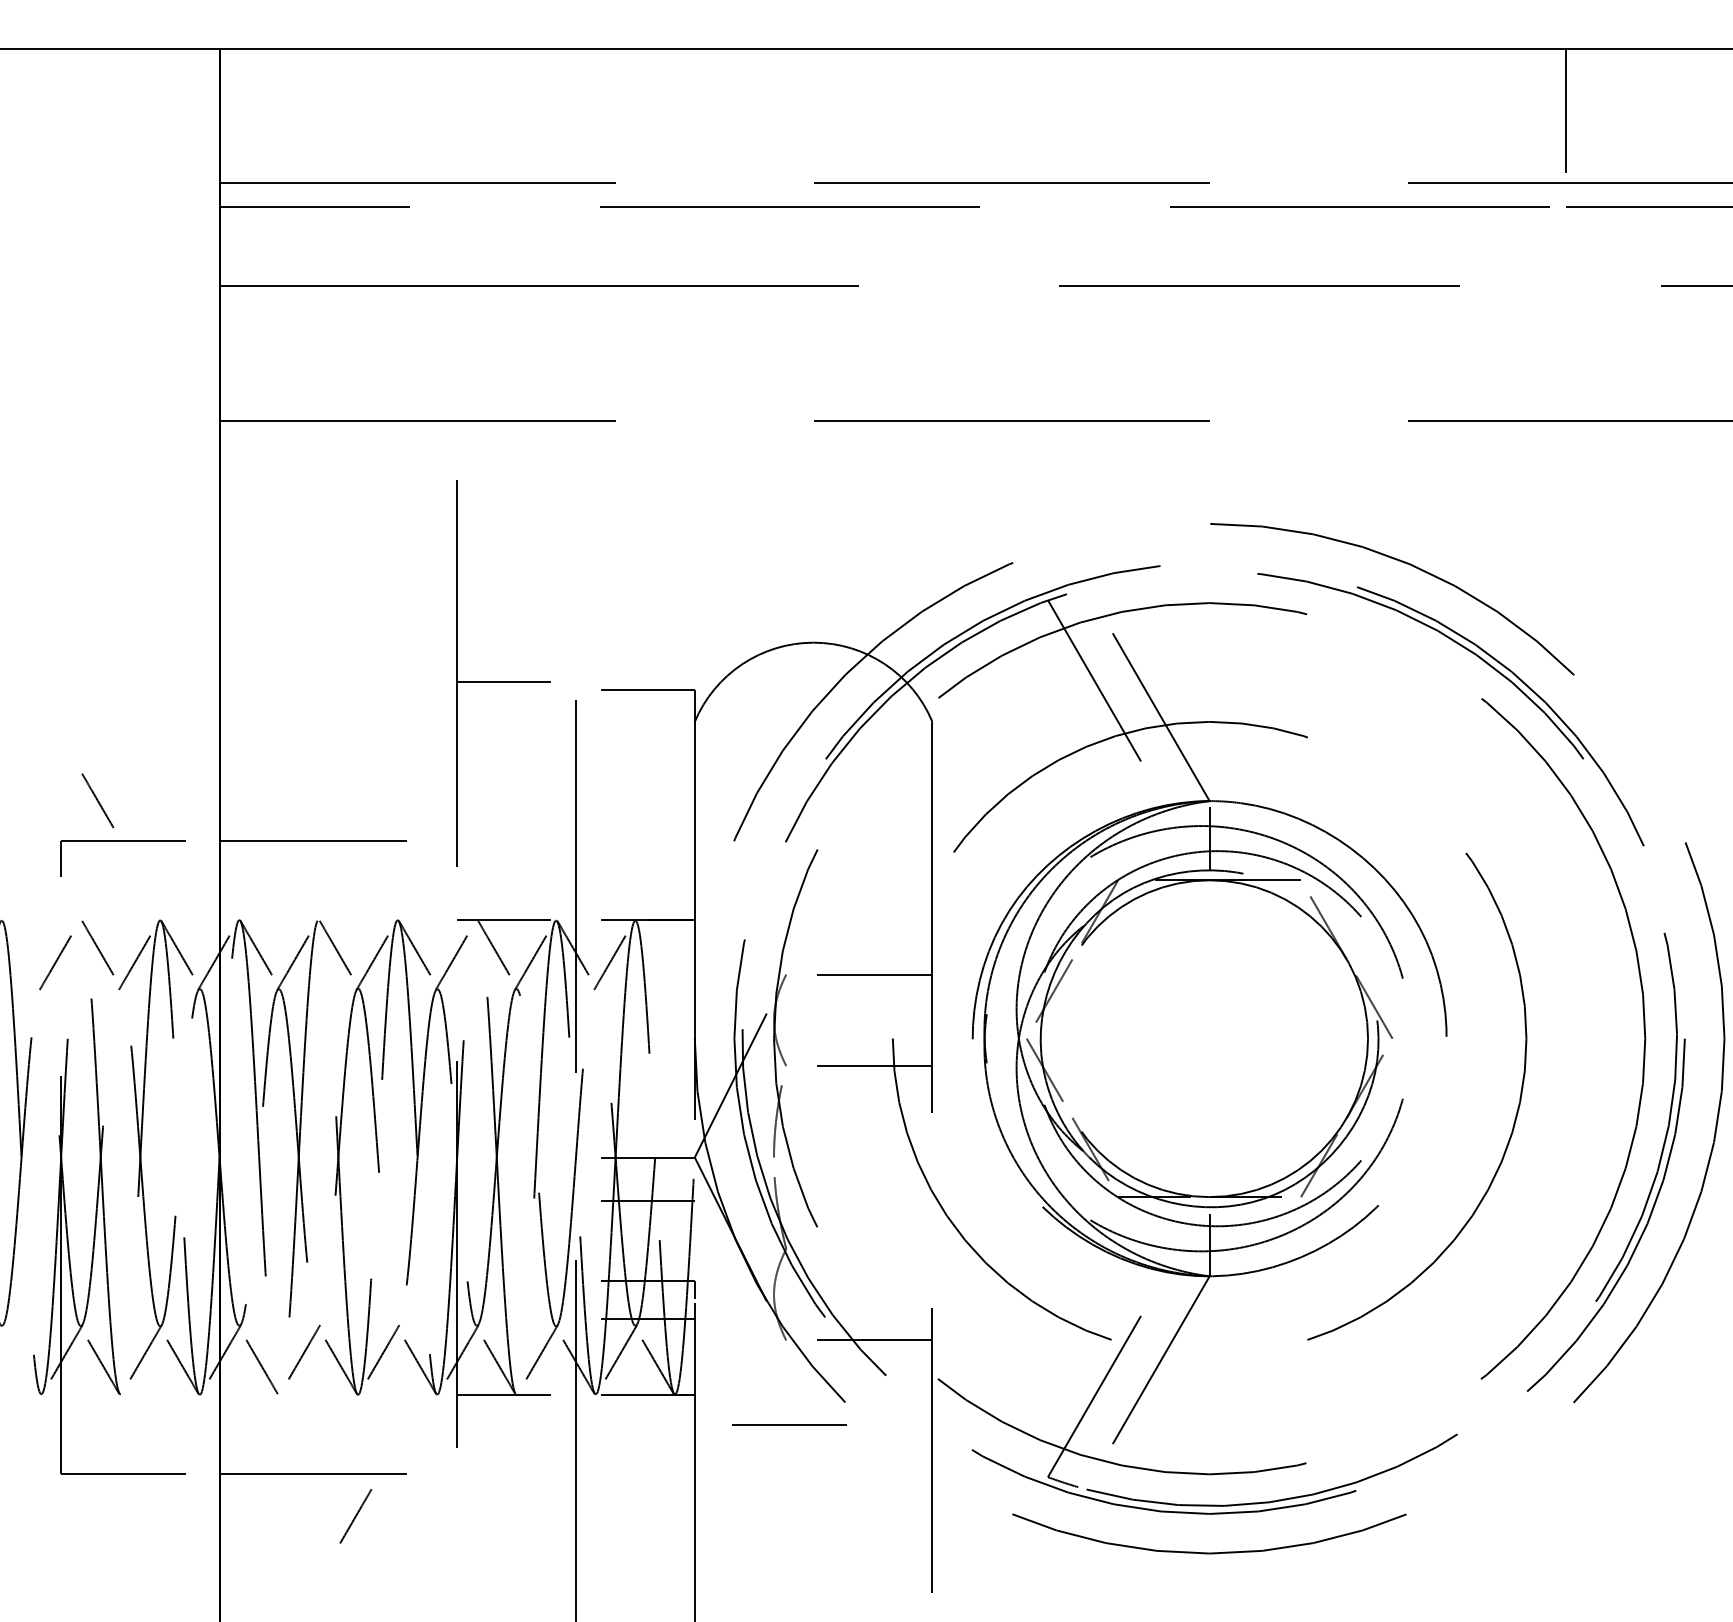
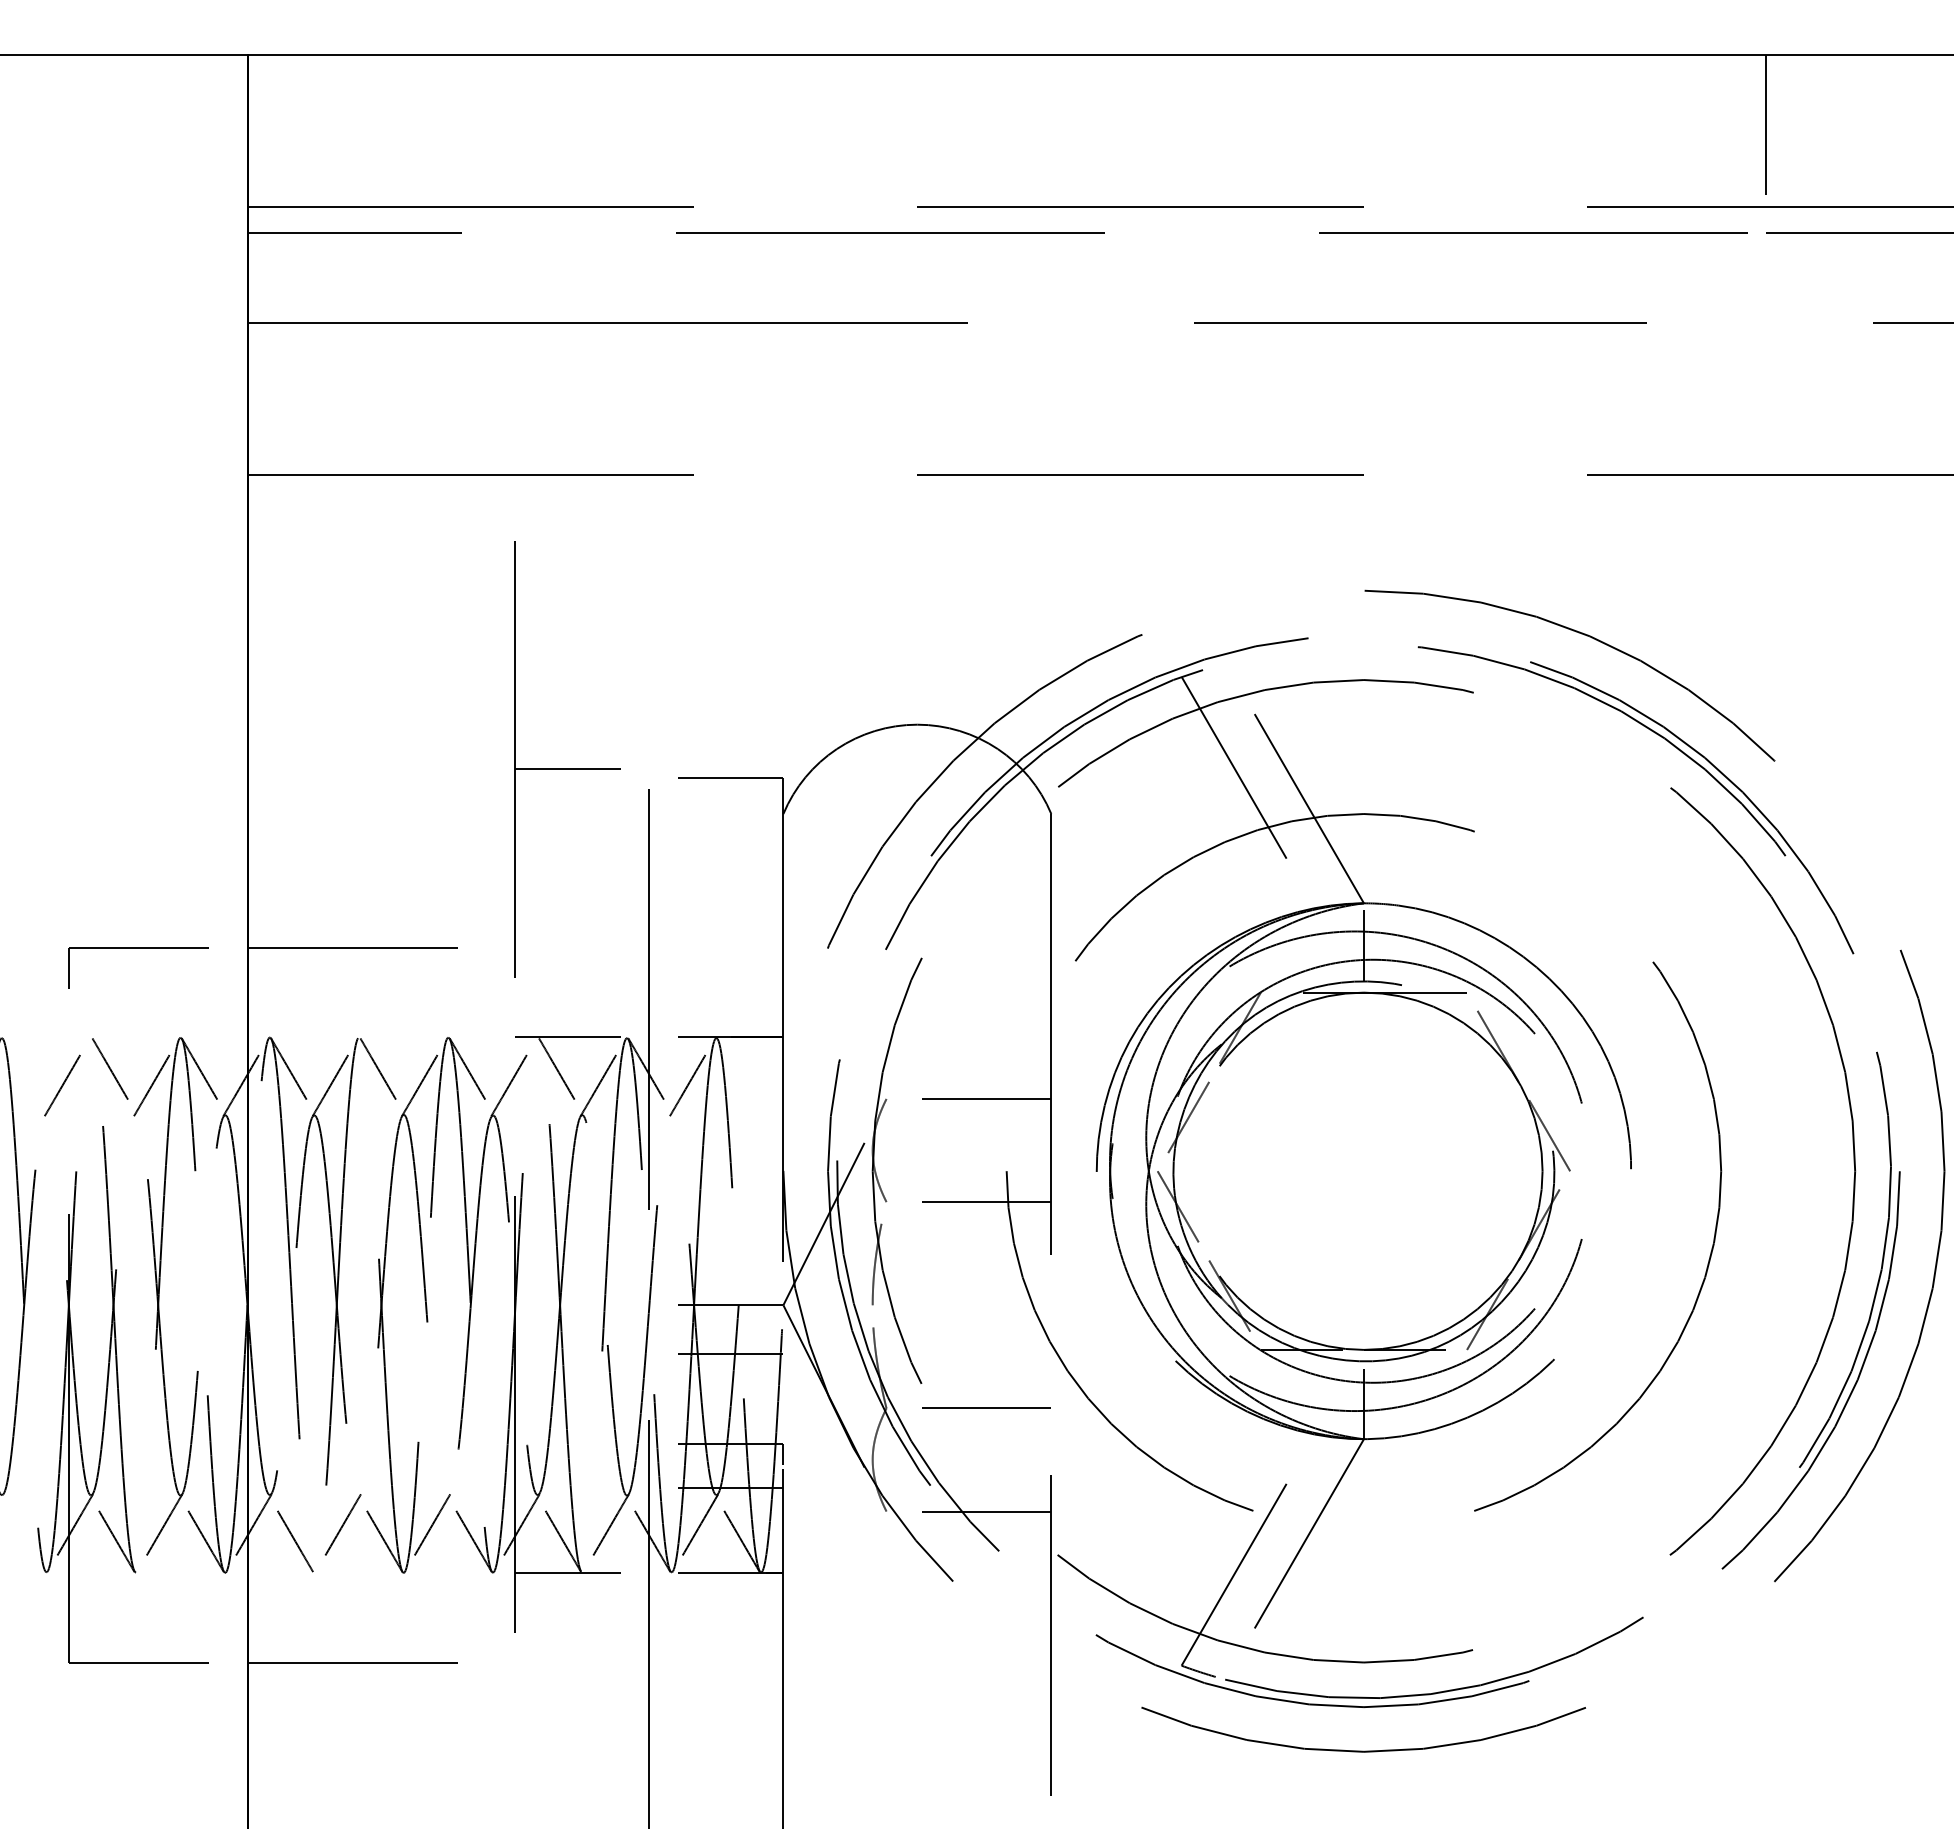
line: (98, 800) -> (110, 902), removed
line: (789, 1424) -> (986, 1407), moved
line: (355, 1516) -> (400, 1709), removed

